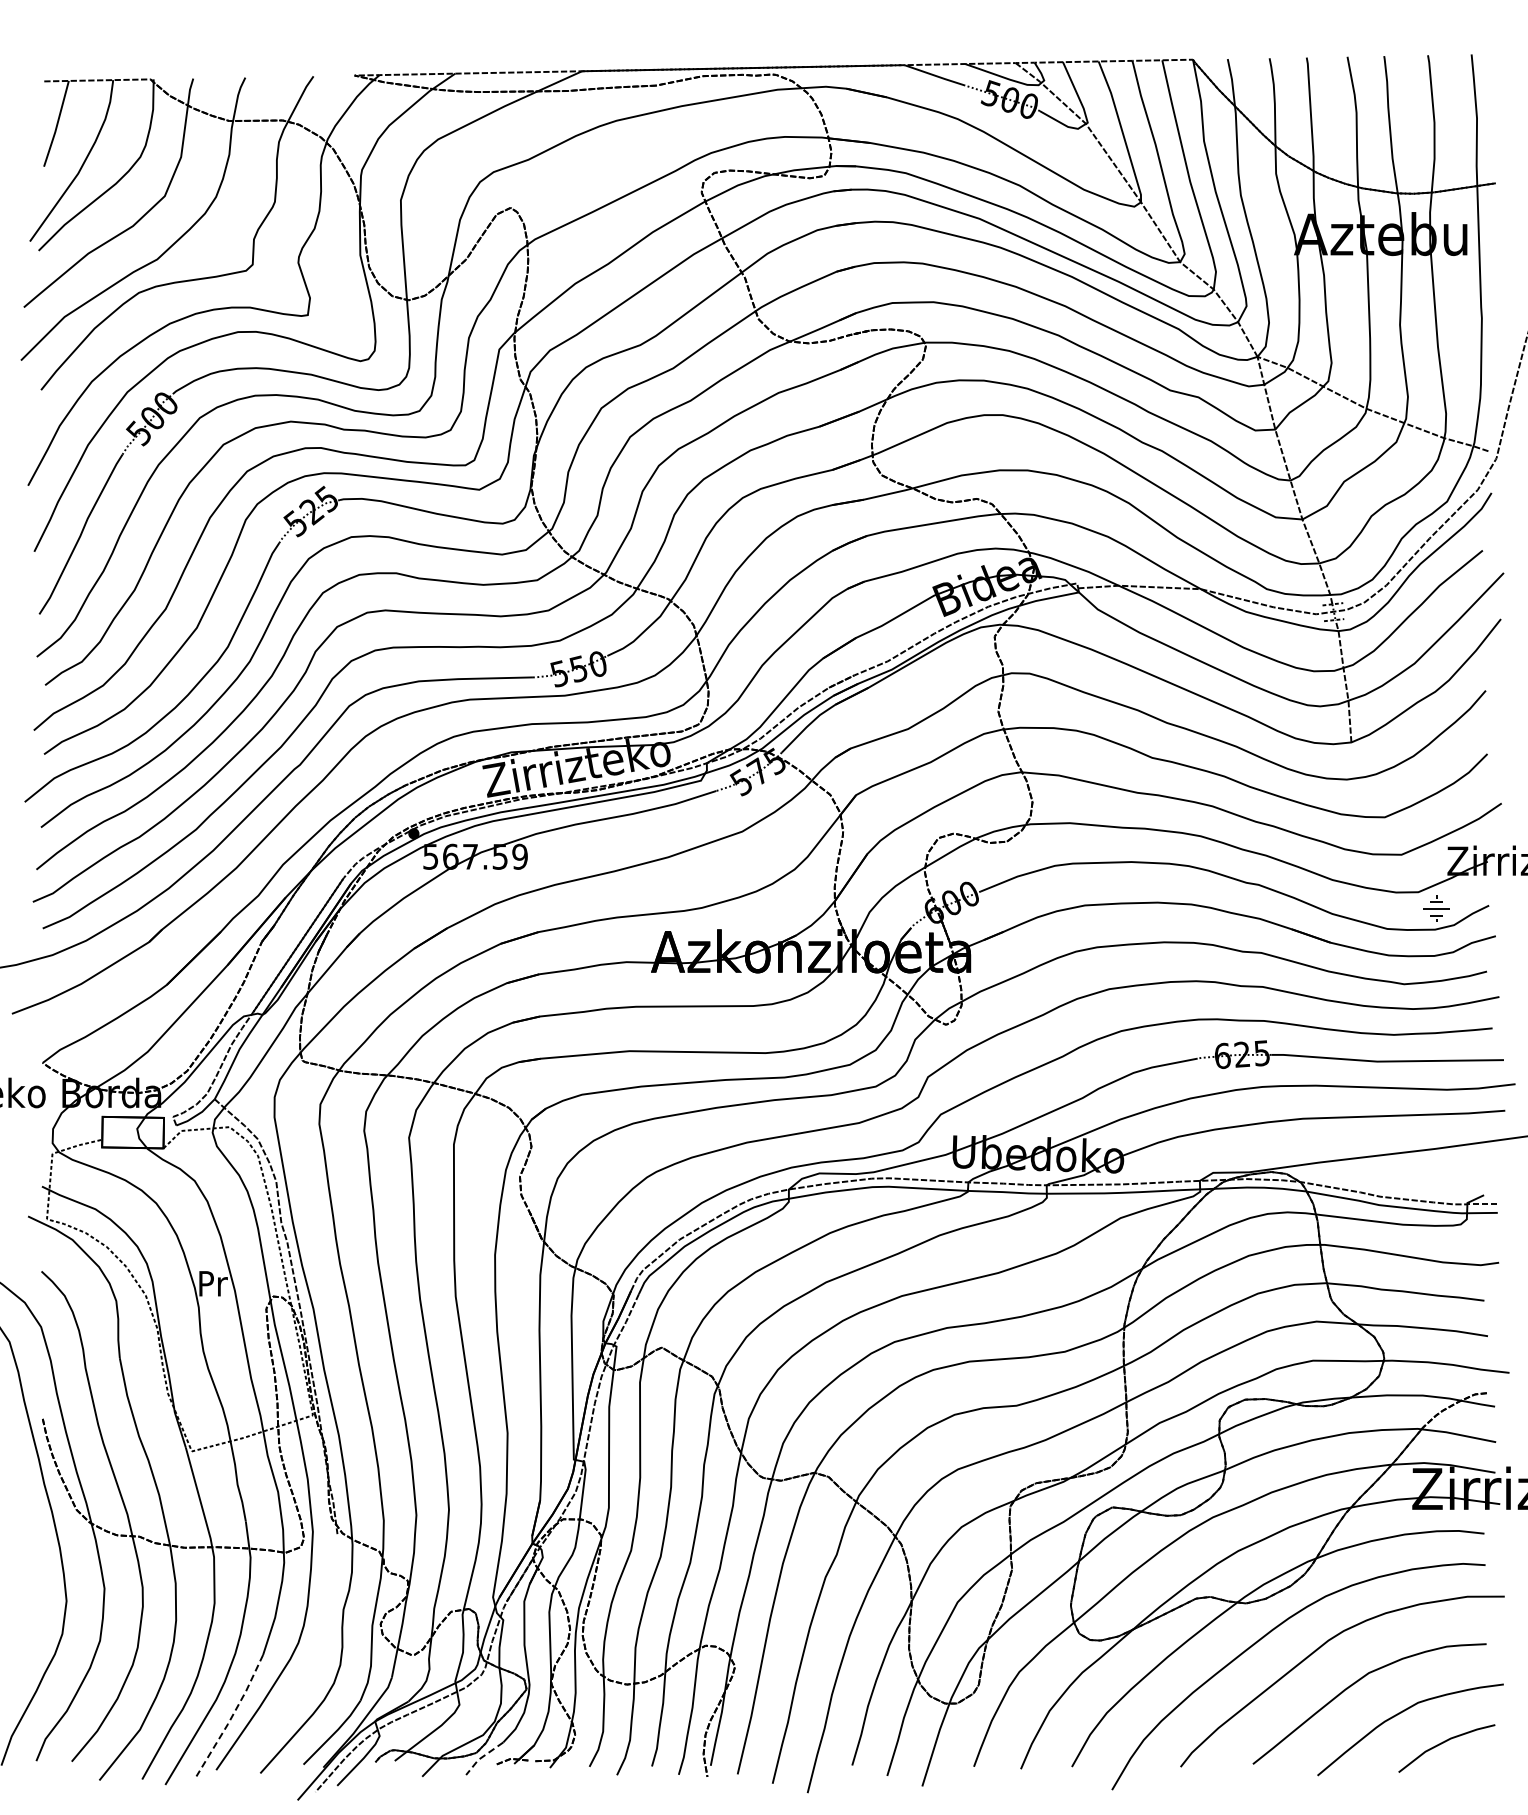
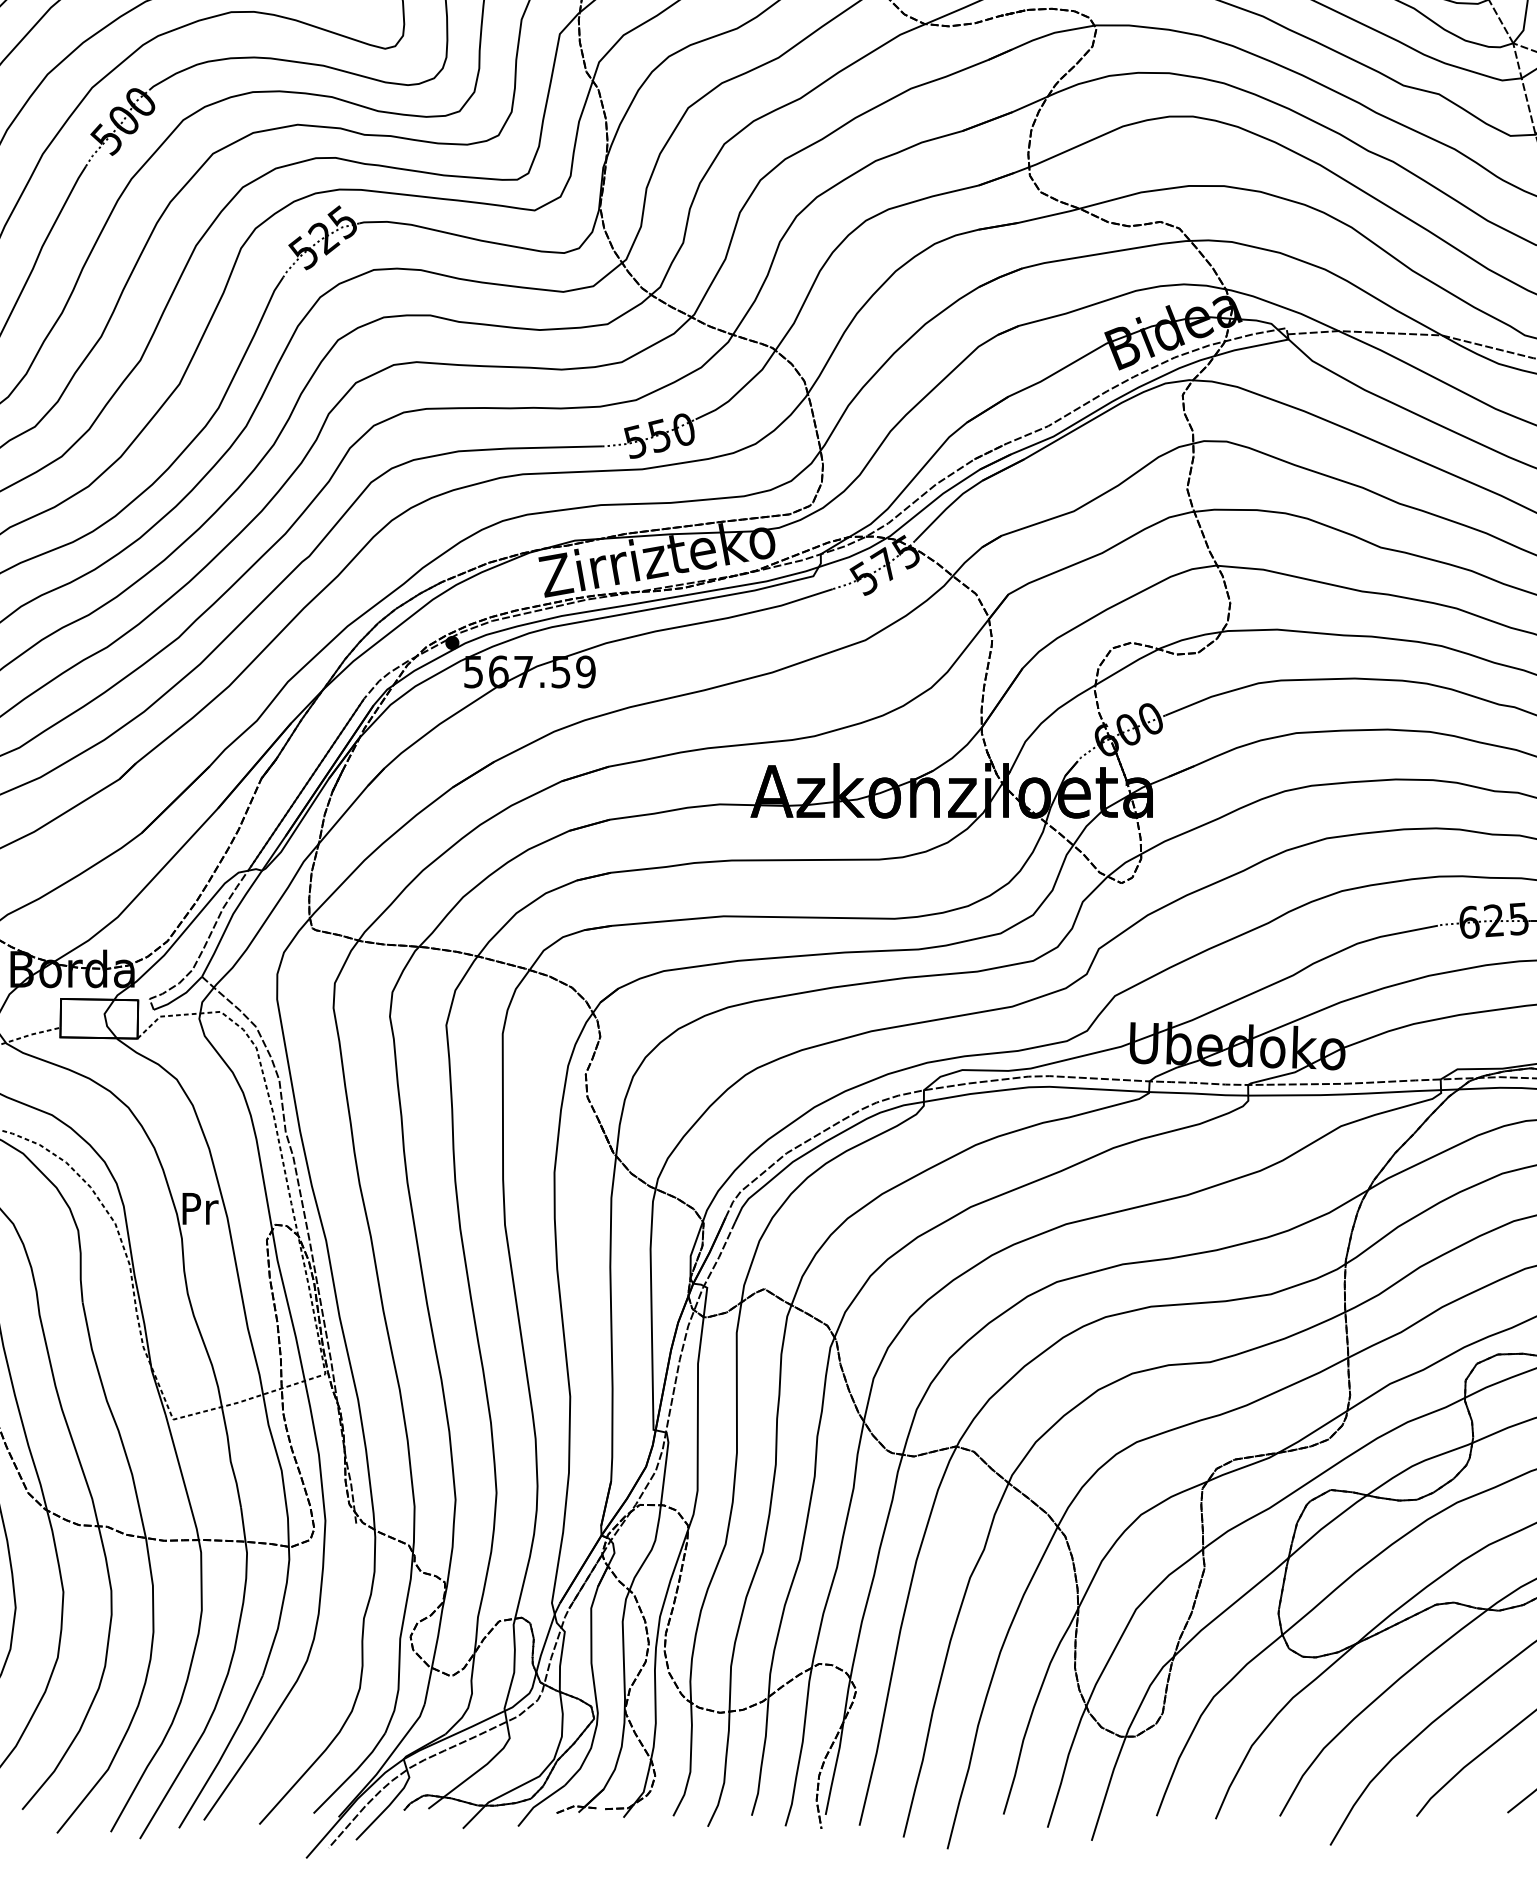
line: (231, 1717) -> (223, 1754), dashed -> solid
line: (482, 1757) -> (538, 1804), dashed -> solid

